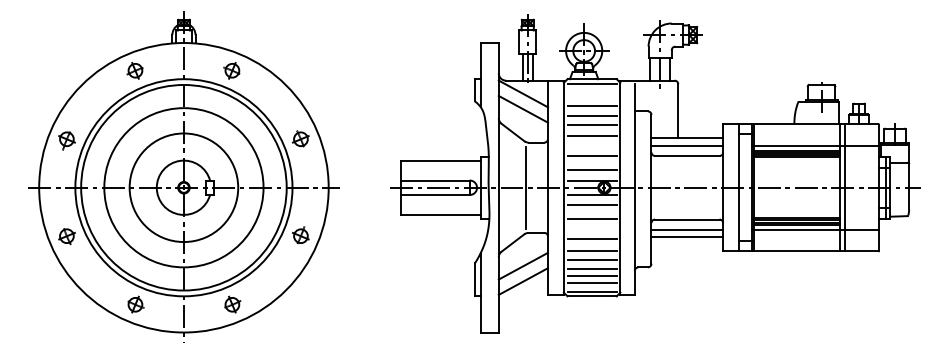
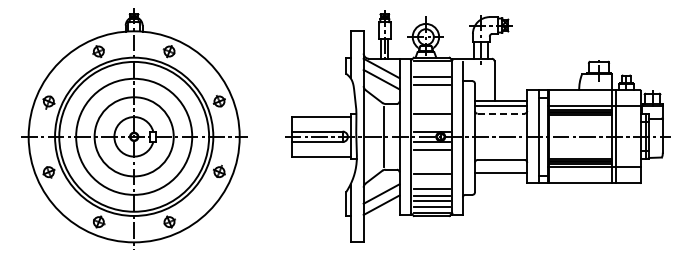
line: (591, 124) -> (431, 90), removed
line: (591, 136) -> (431, 99), removed
line: (687, 155) -> (501, 113), solid -> dashed
line: (591, 169) -> (431, 123), removed
line: (591, 218) -> (431, 159), removed
line: (687, 229) -> (501, 167), removed
line: (591, 250) -> (431, 182), removed

